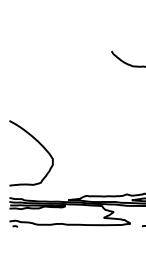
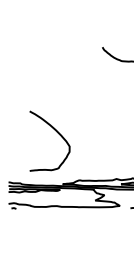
curve: (39, 144) -> (57, 133), moved

